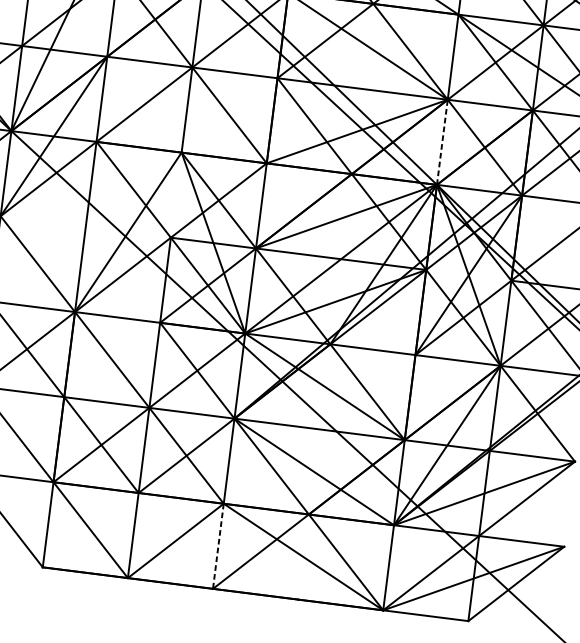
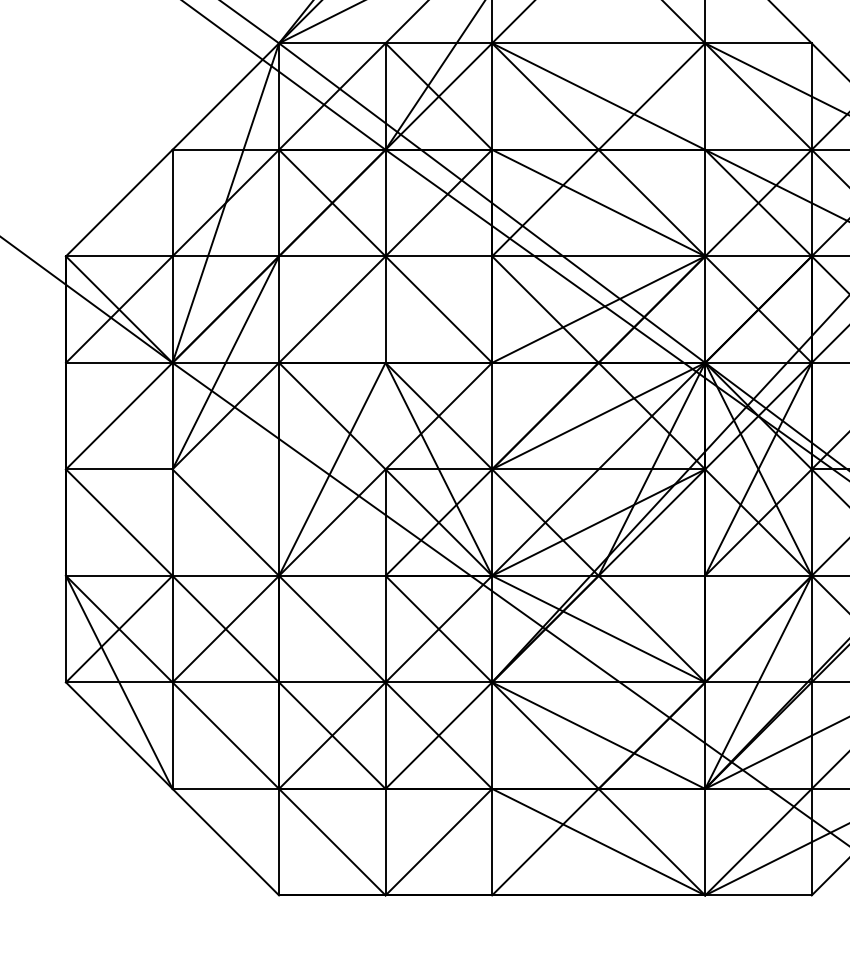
line: (442, 142) -> (705, 309), dashed -> solid
line: (218, 546) -> (492, 842), dashed -> solid

